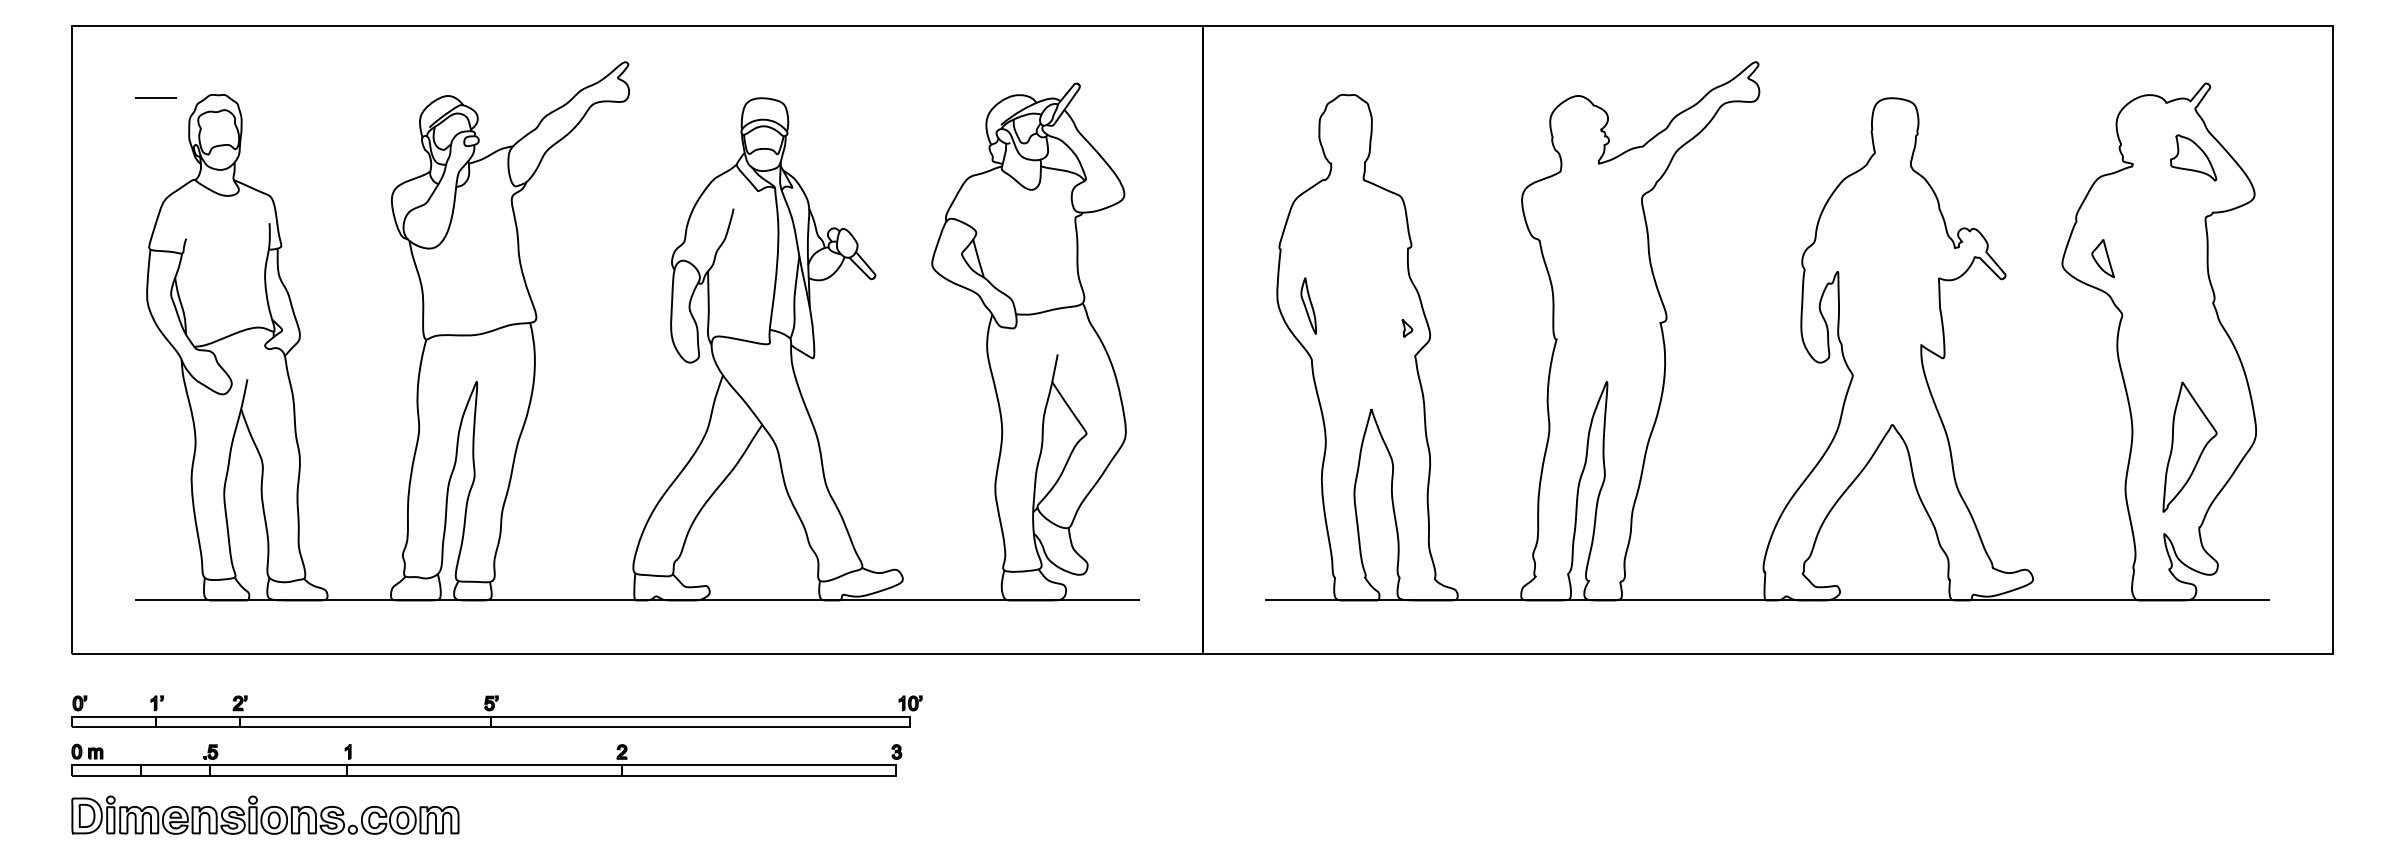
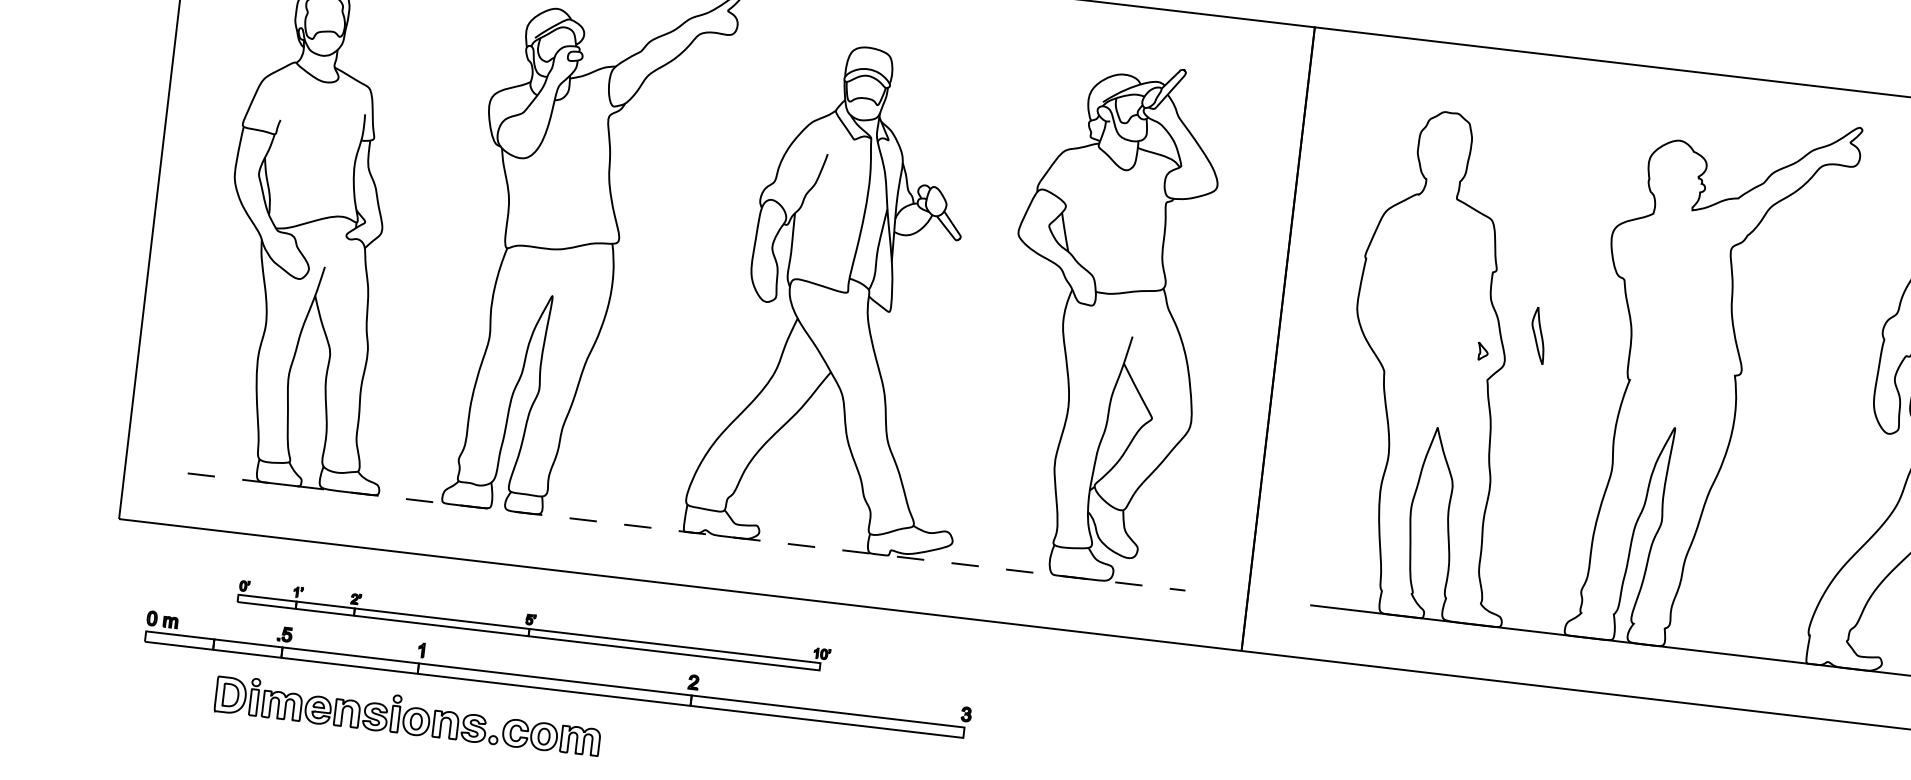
part: (1308, 305) -> (1538, 335), moved
line: (638, 600) -> (687, 532), solid -> dashed
part: (496, 711) -> (533, 625), size x0.7
part: (486, 759) -> (558, 674), moved
part: (265, 814) -> (408, 714), moved

